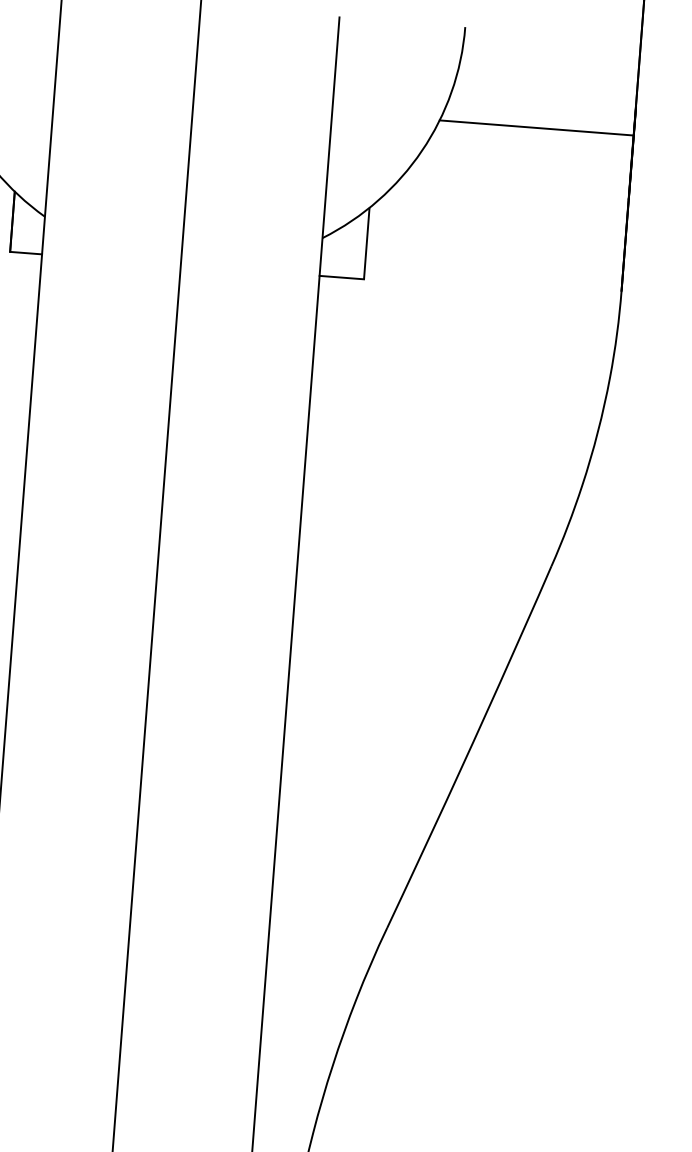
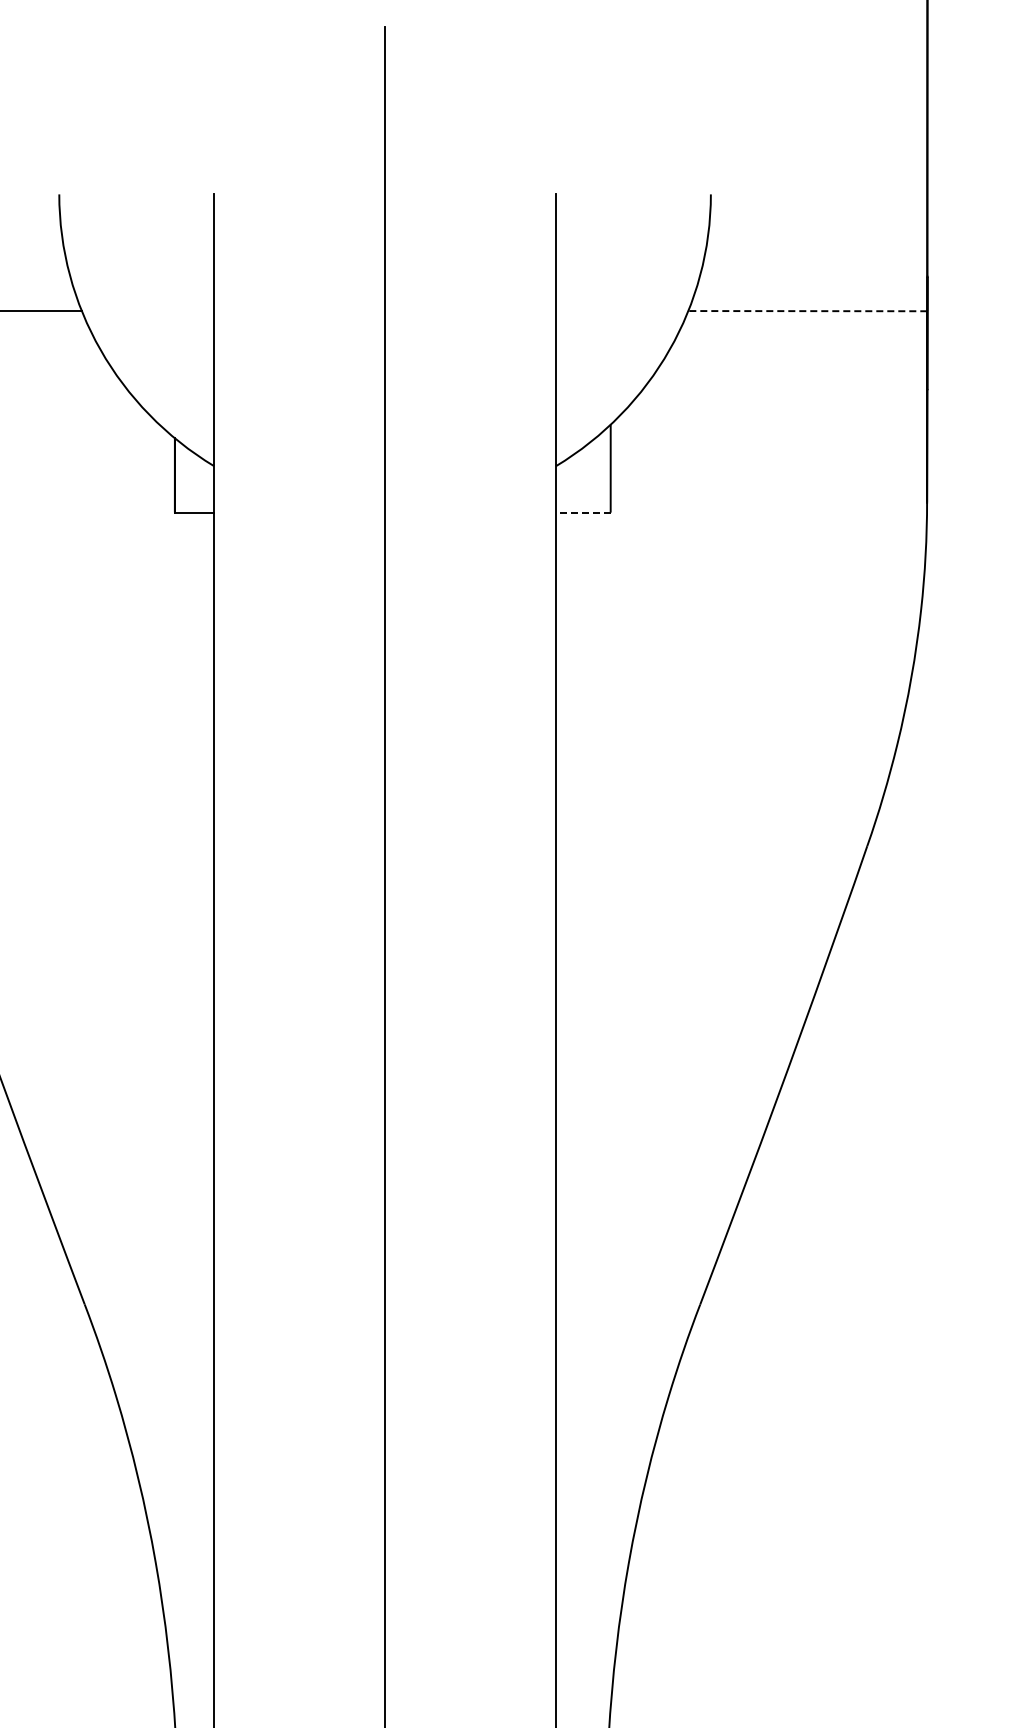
line: (536, 128) -> (807, 311), solid -> dashed
line: (341, 277) -> (582, 512), solid -> dashed

